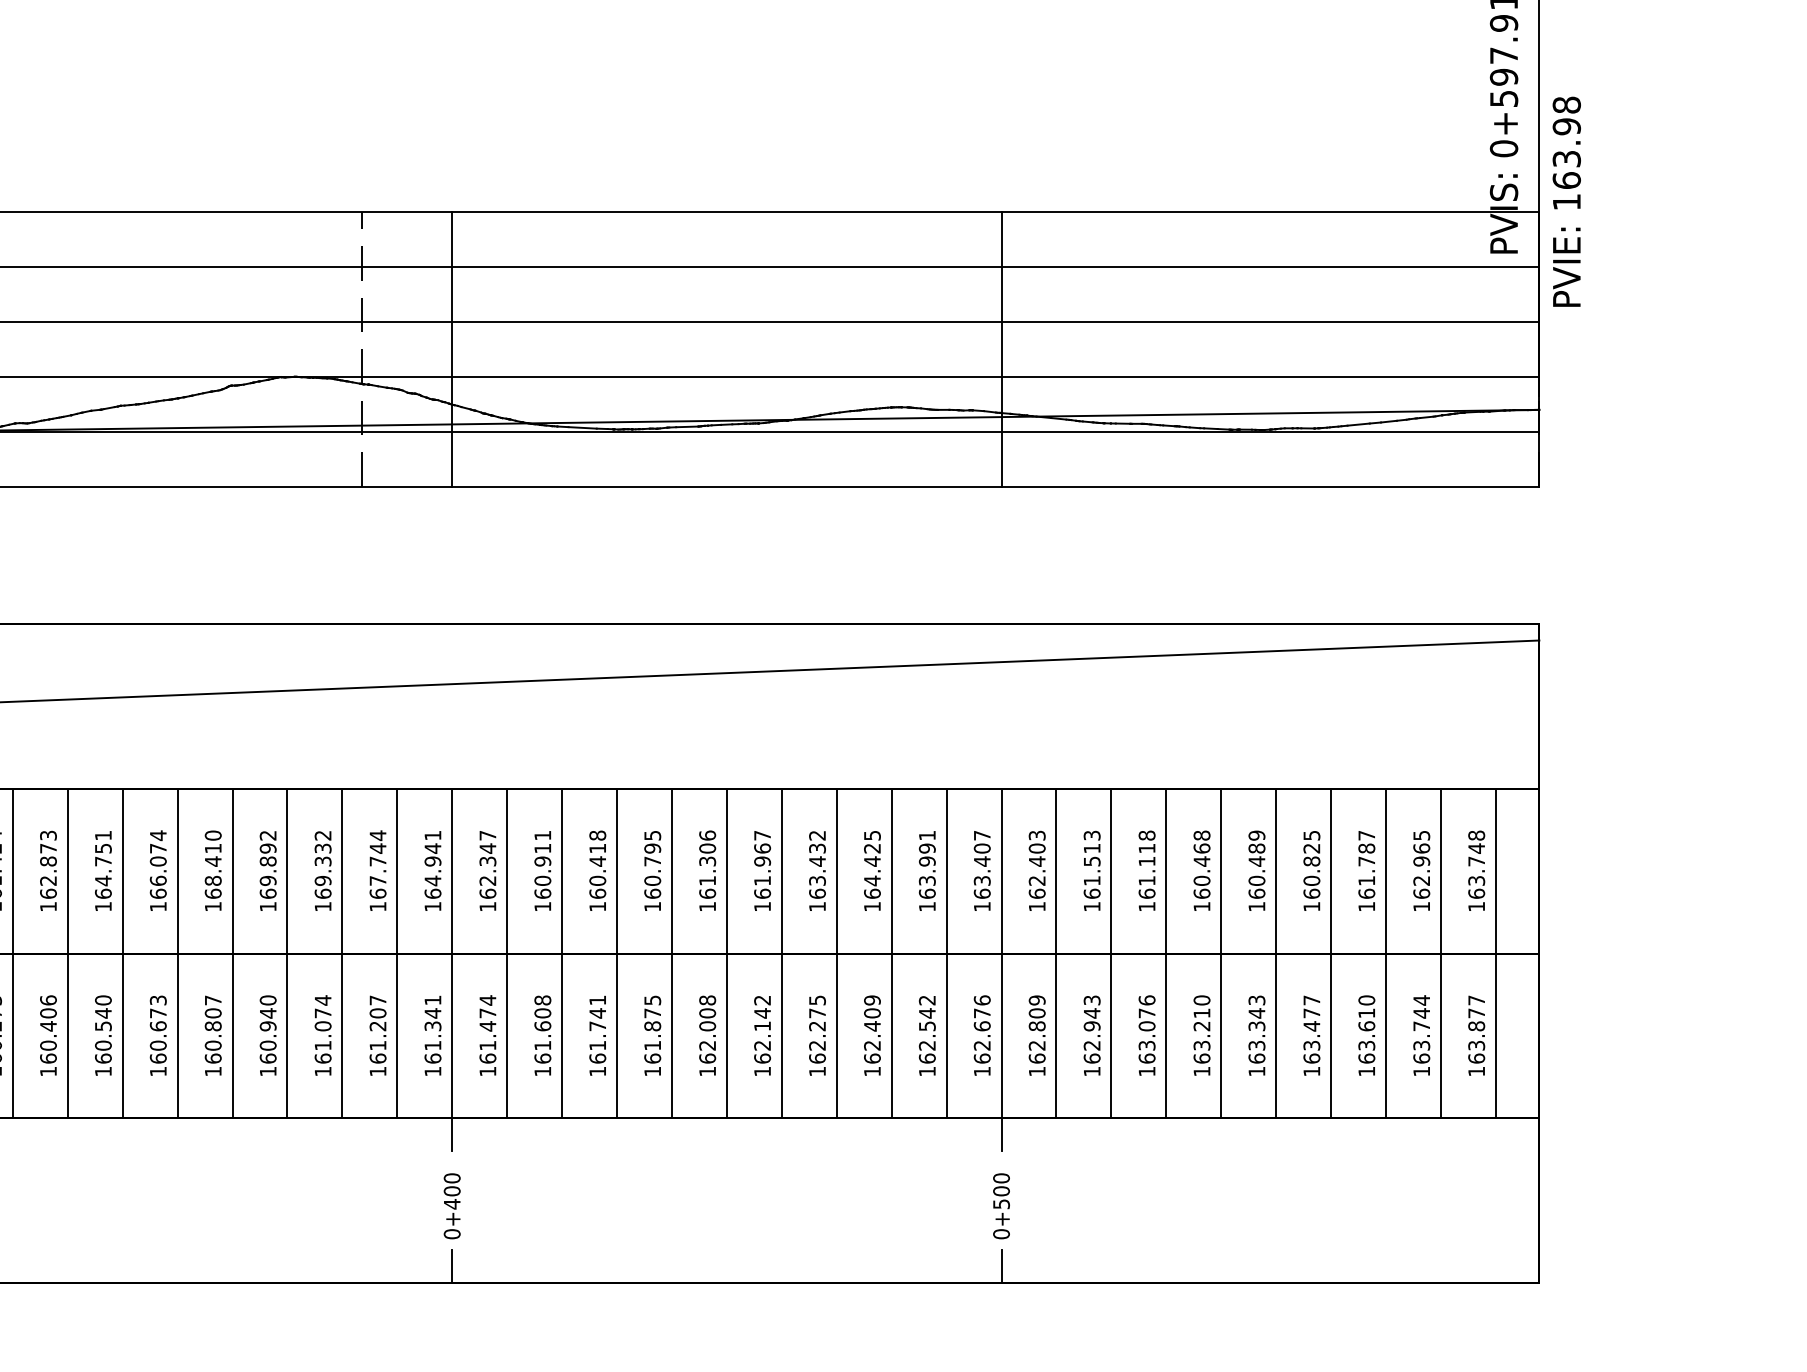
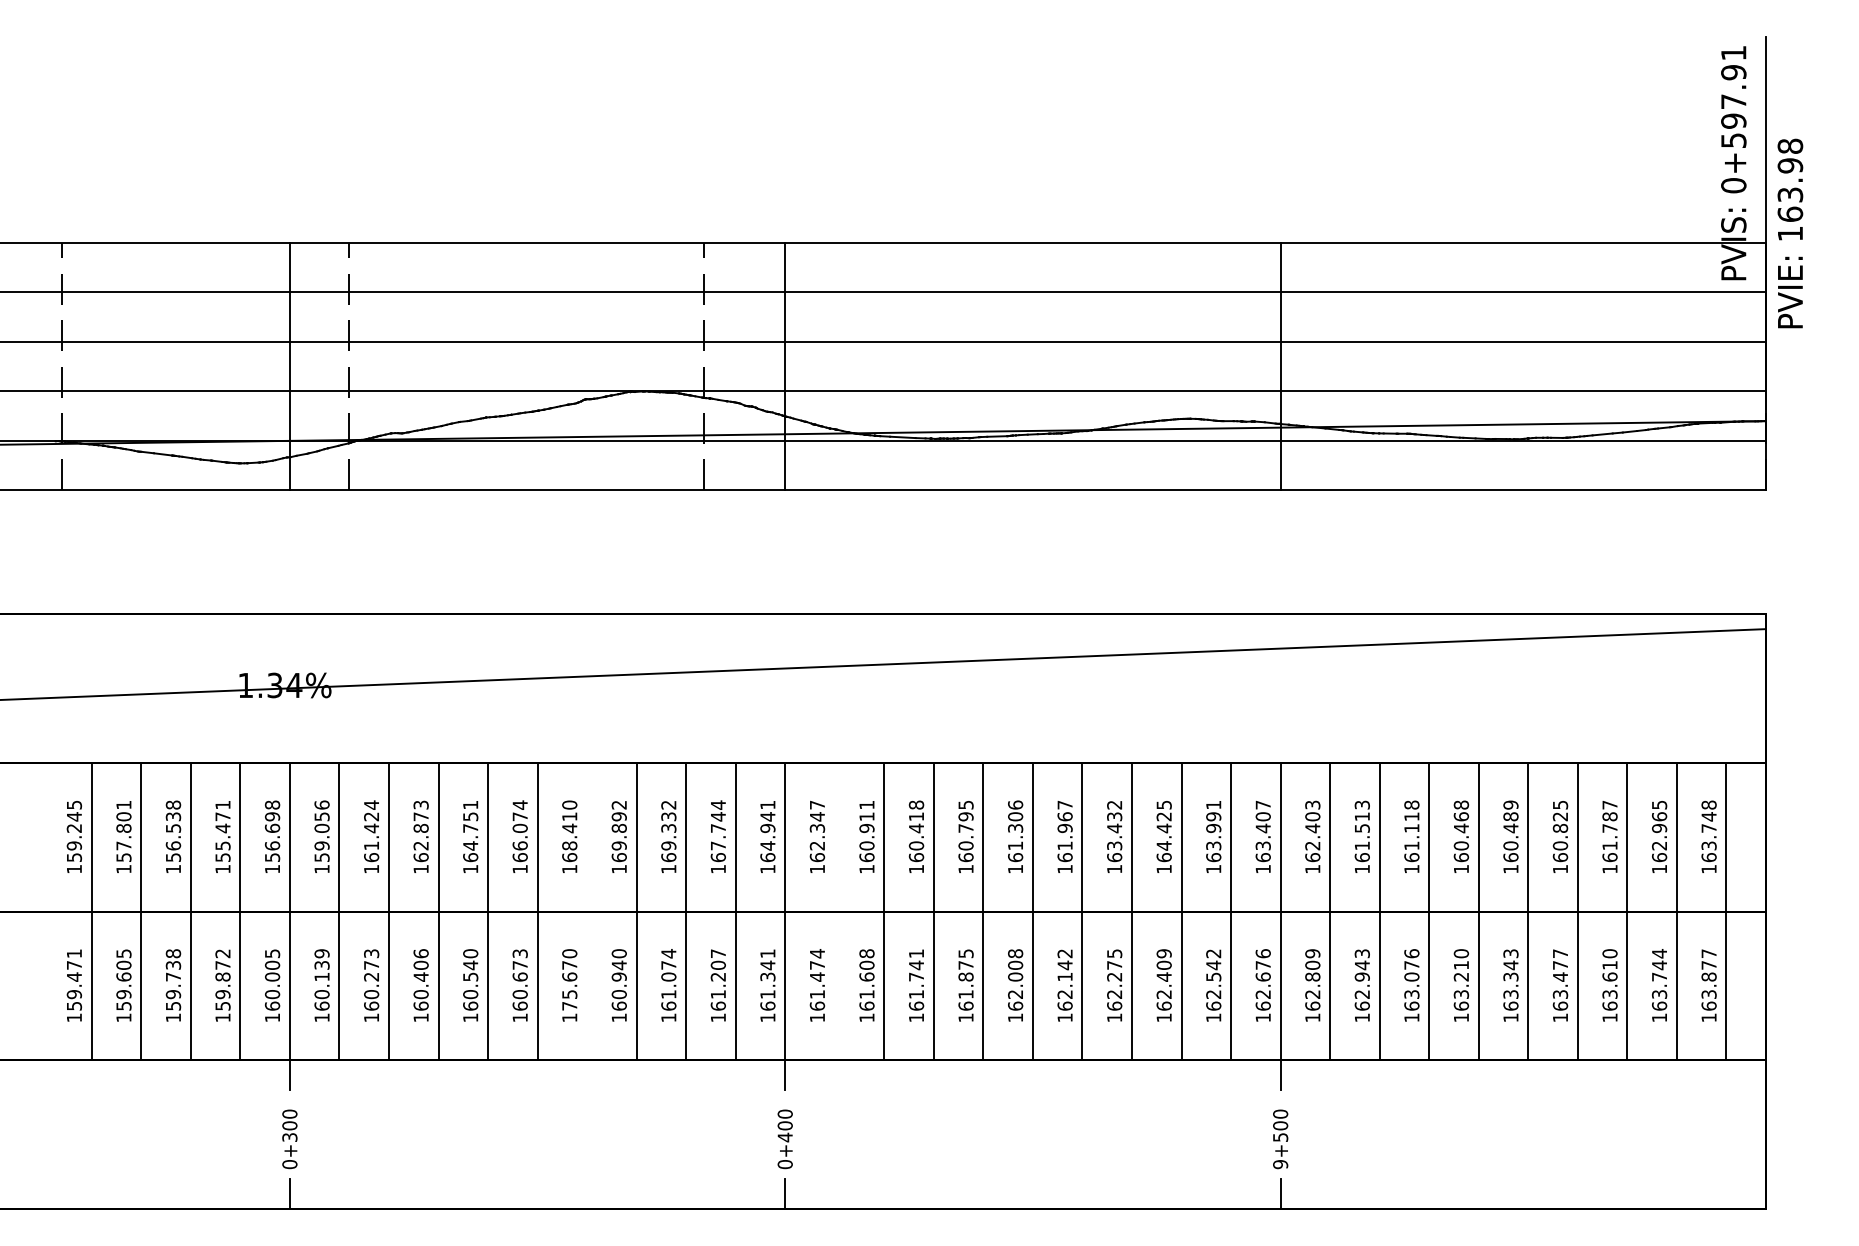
line: (232, 953) -> (587, 911), removed
line: (506, 953) -> (834, 911), removed
text: (212, 1029) -> (569, 979), 160.807 -> 175.670
text: (1001, 1234) -> (1280, 1164), 0+500 -> 9+500

